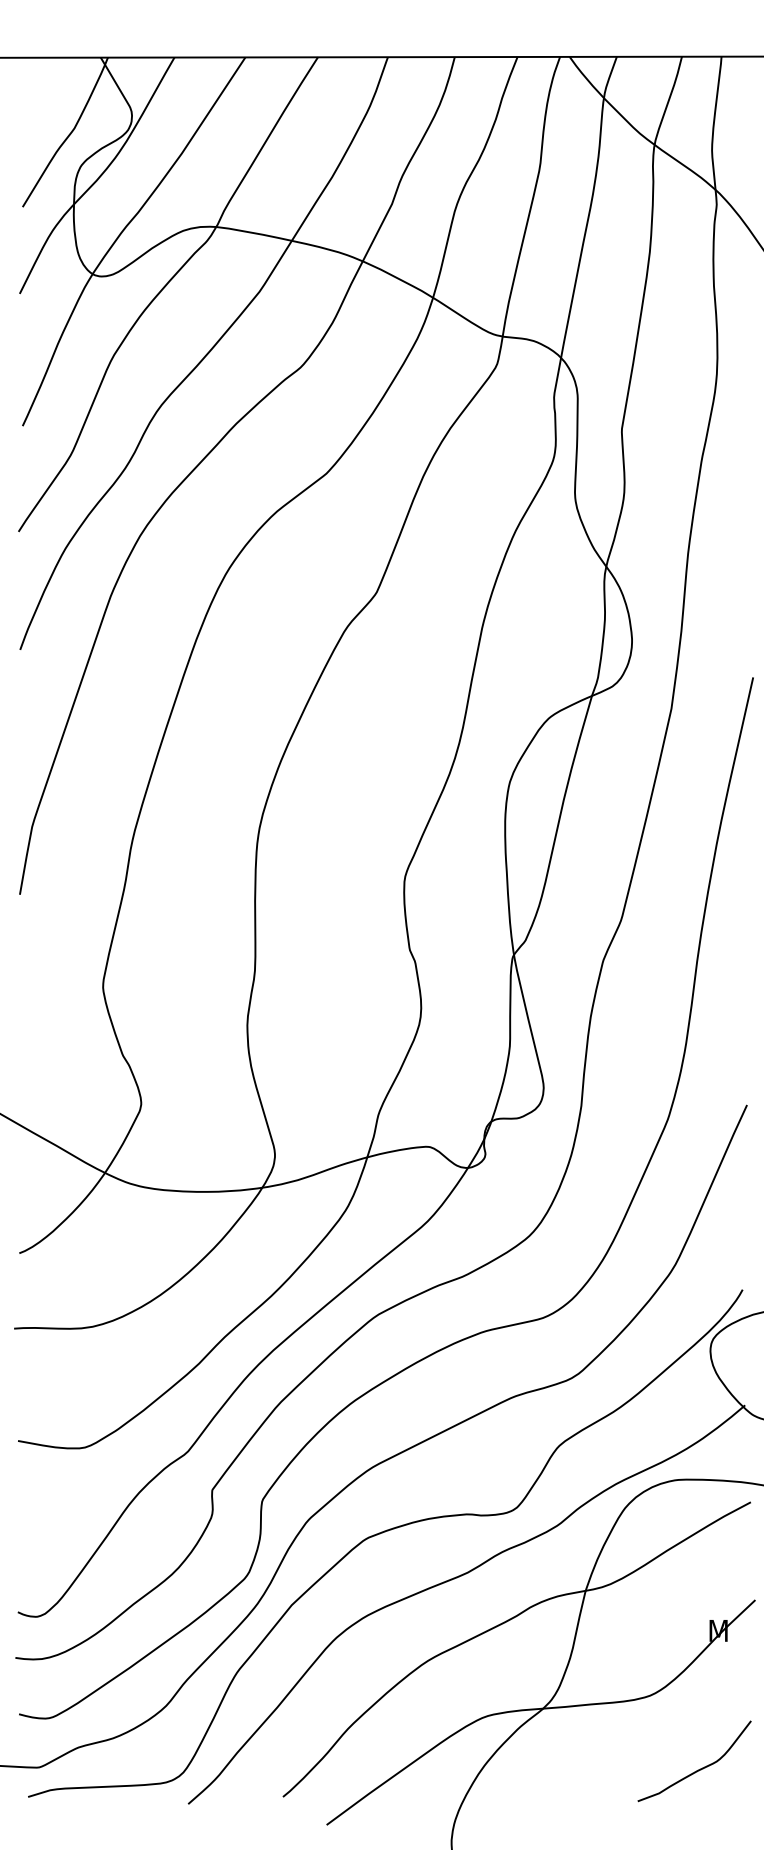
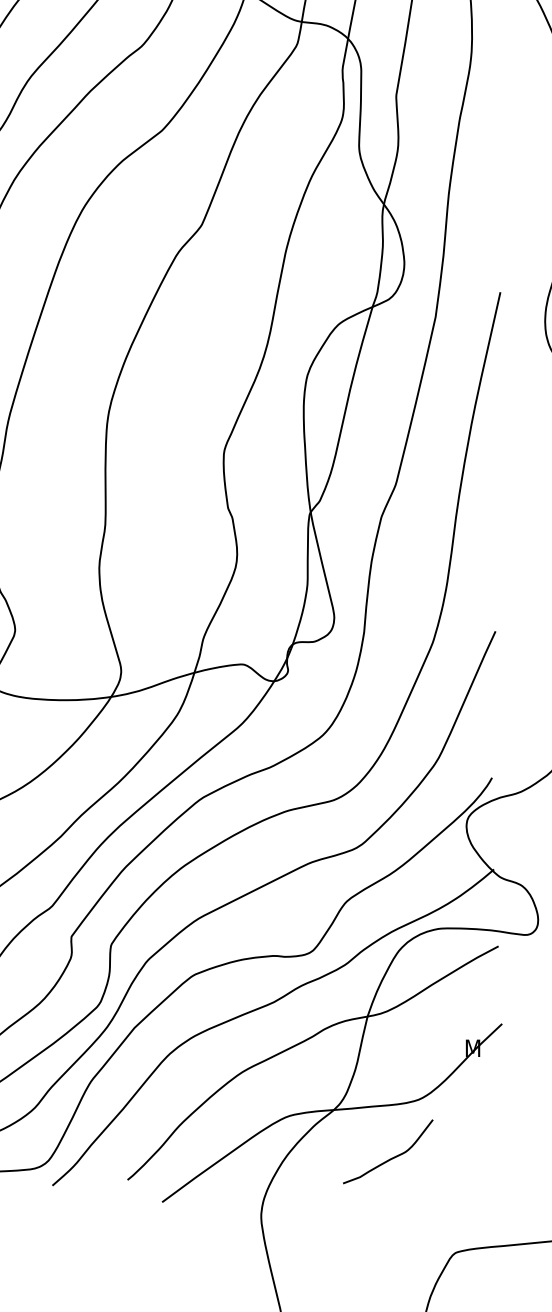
curve: (698, 1769) -> (391, 1158), moved

